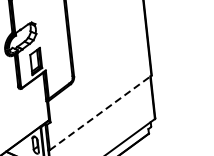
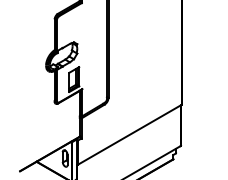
line: (100, 112) -> (129, 134), dashed -> solid

